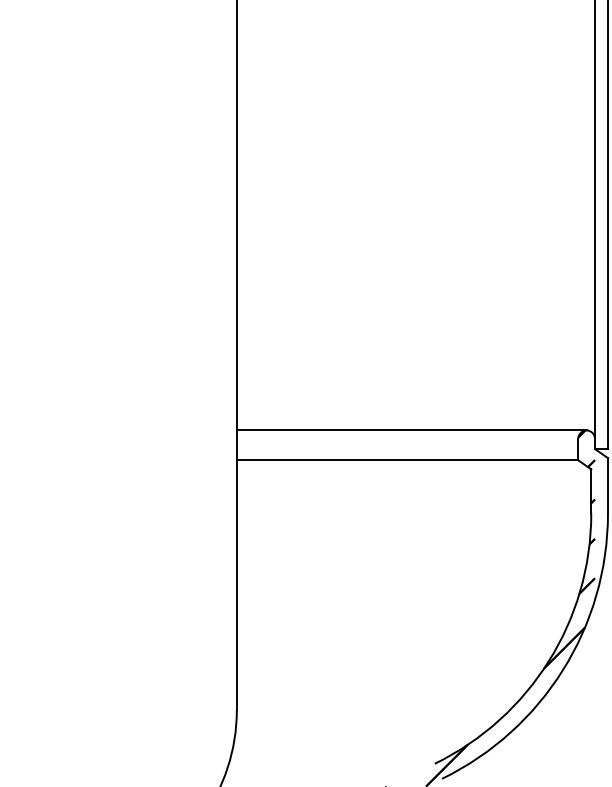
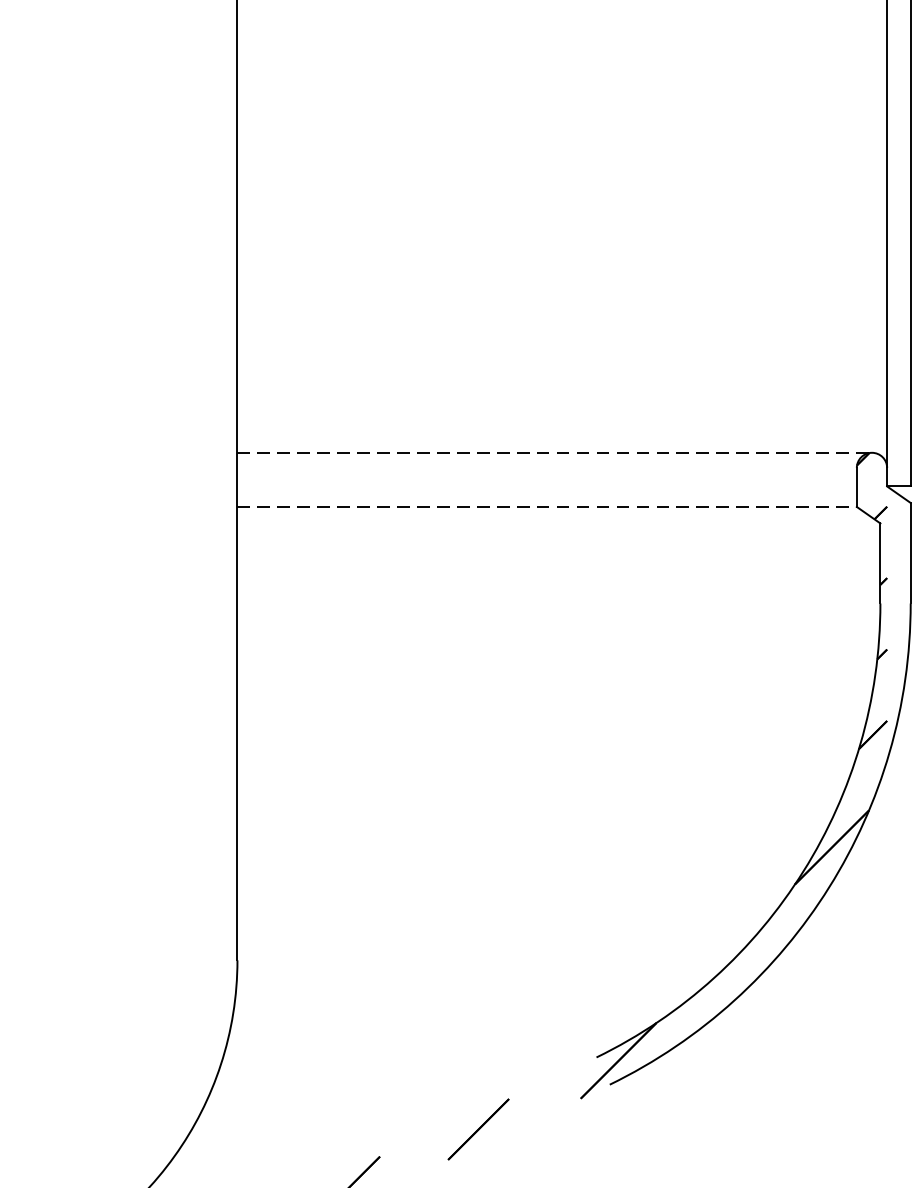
line: (411, 430) -> (554, 452), solid -> dashed
line: (407, 460) -> (547, 507), solid -> dashed

